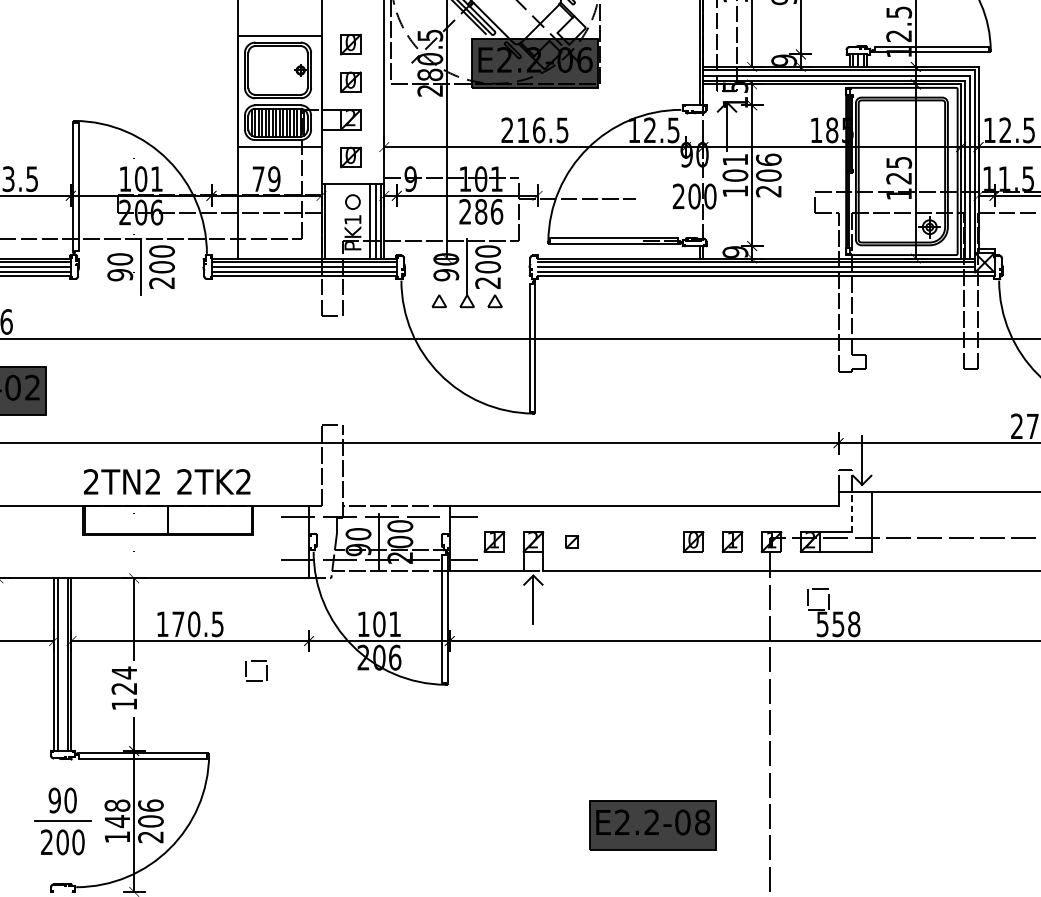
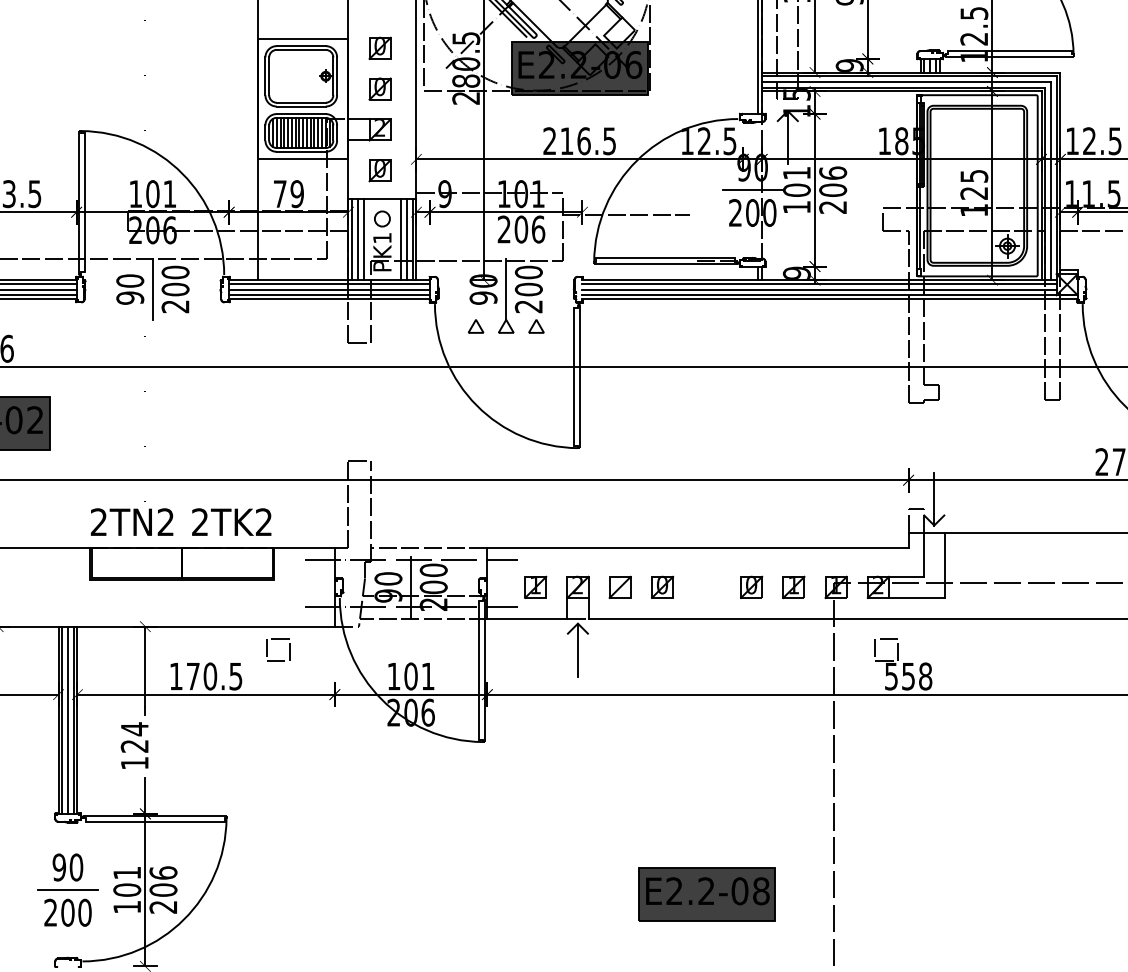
line: (694, 175) -> (752, 190), added
text: (481, 211) -> (521, 229), 286 -> 206
line: (329, 221) -> (357, 239), added
line: (335, 221) -> (363, 239), added
line: (852, 511) -> (923, 554), dashed -> solid
part: (611, 541) -> (662, 586), added
part: (571, 542) -> (619, 587), size x1.67
part: (257, 661) -> (278, 639), moved
line: (62, 663) -> (67, 719), added
text: (117, 813) -> (127, 881), 148 -> 101

